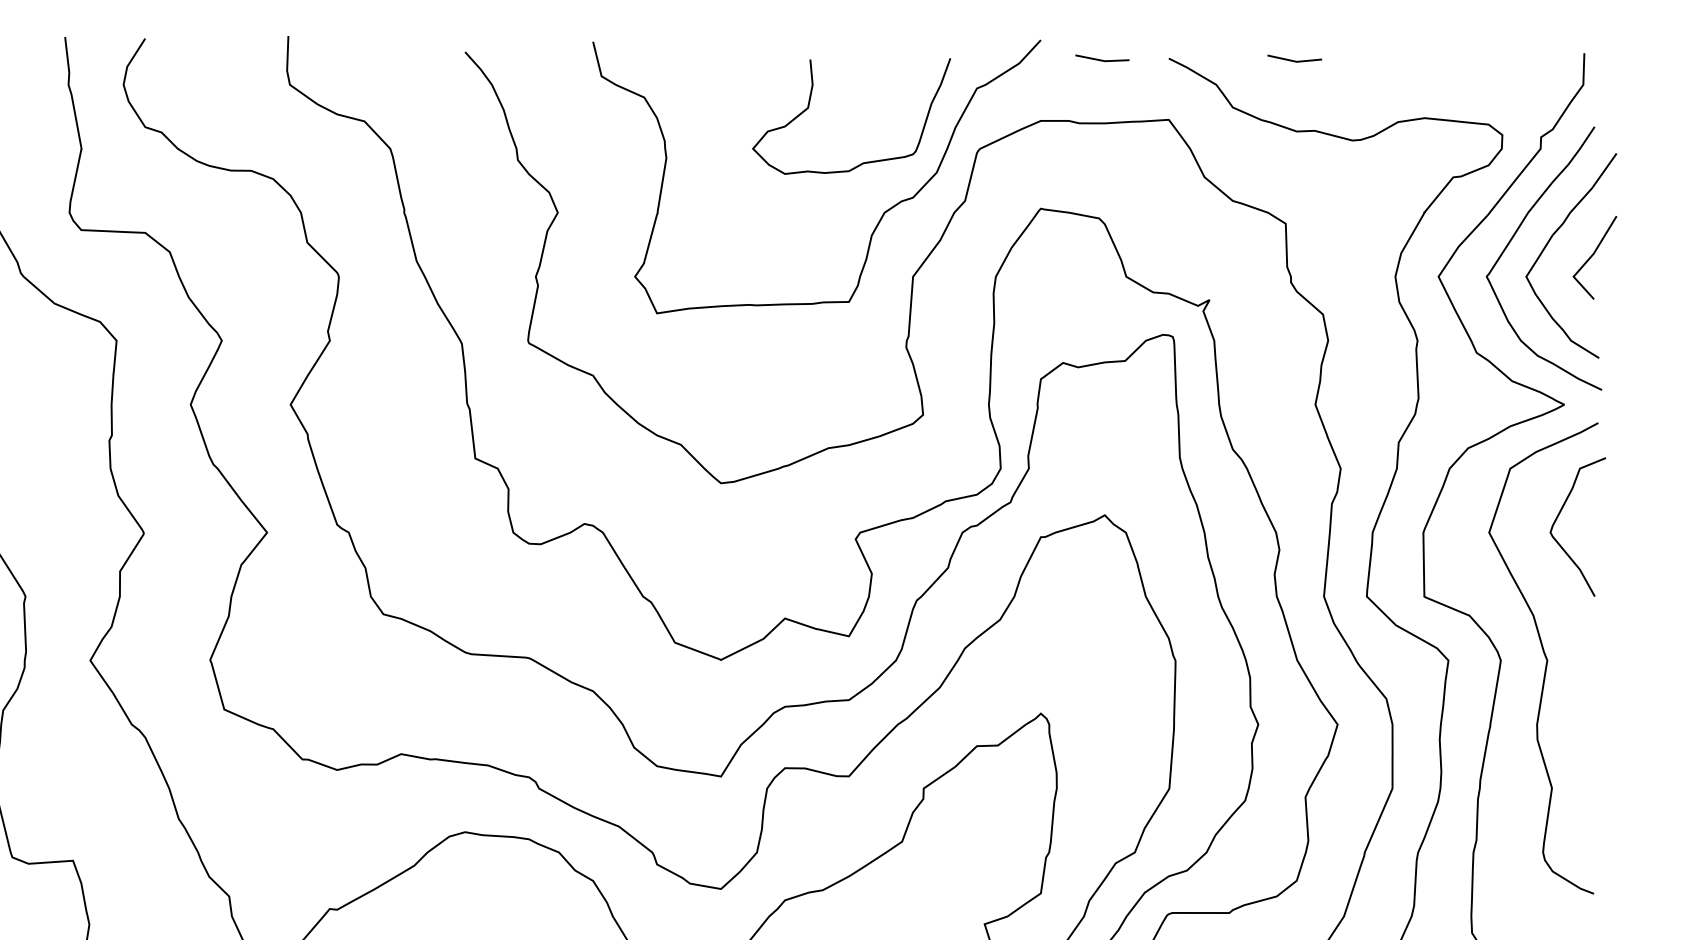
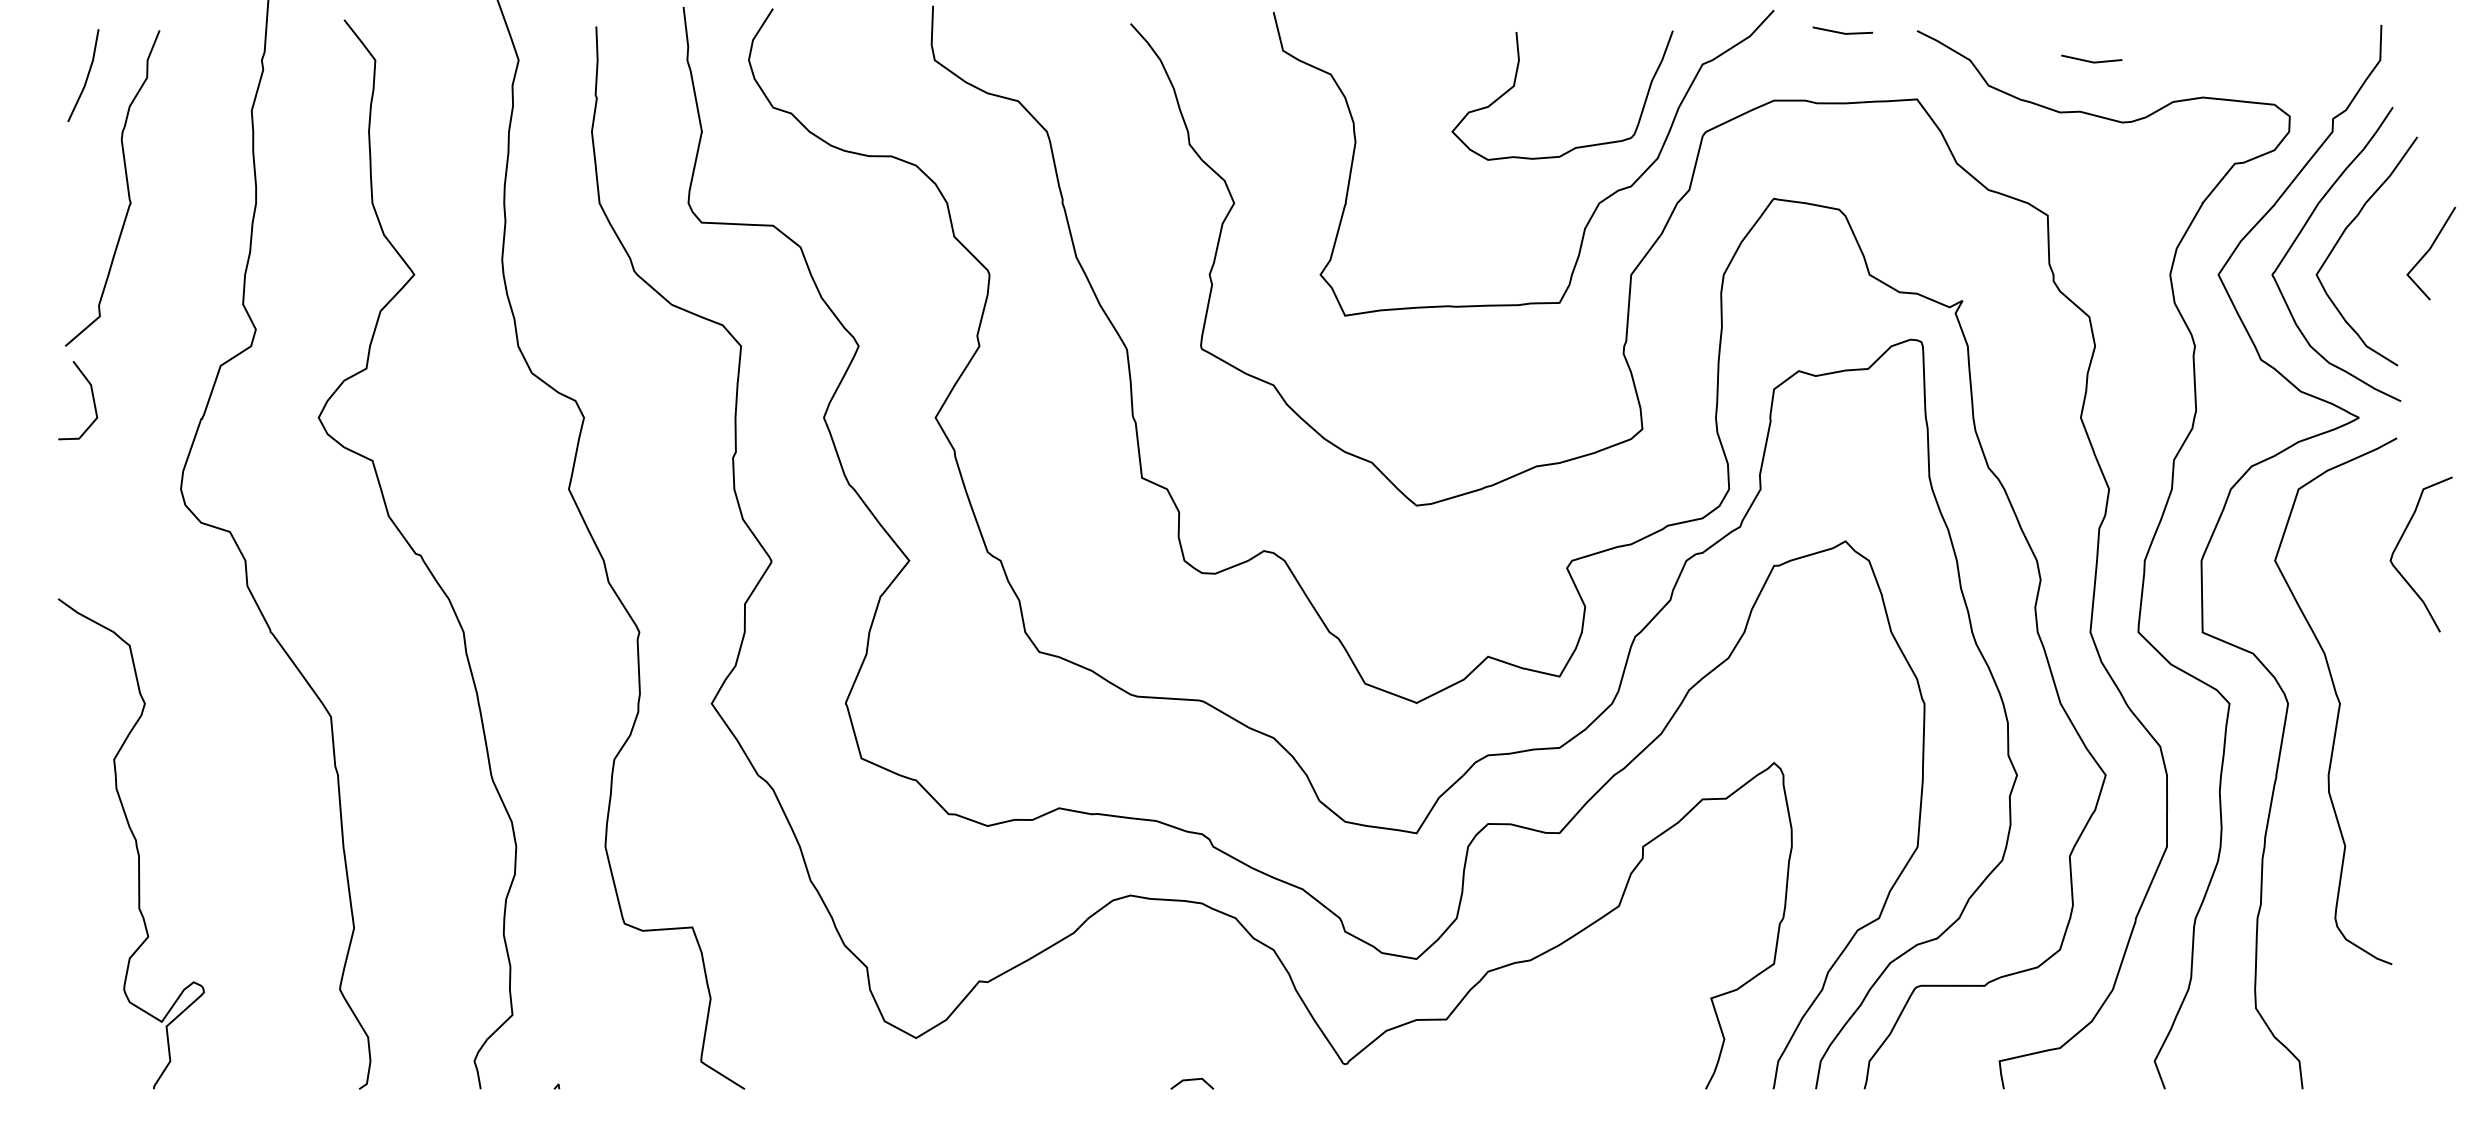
line: (1293, 59) -> (2090, 60), moved
line: (1593, 255) -> (2429, 251), moved
curve: (1558, 517) -> (2399, 543), moved

